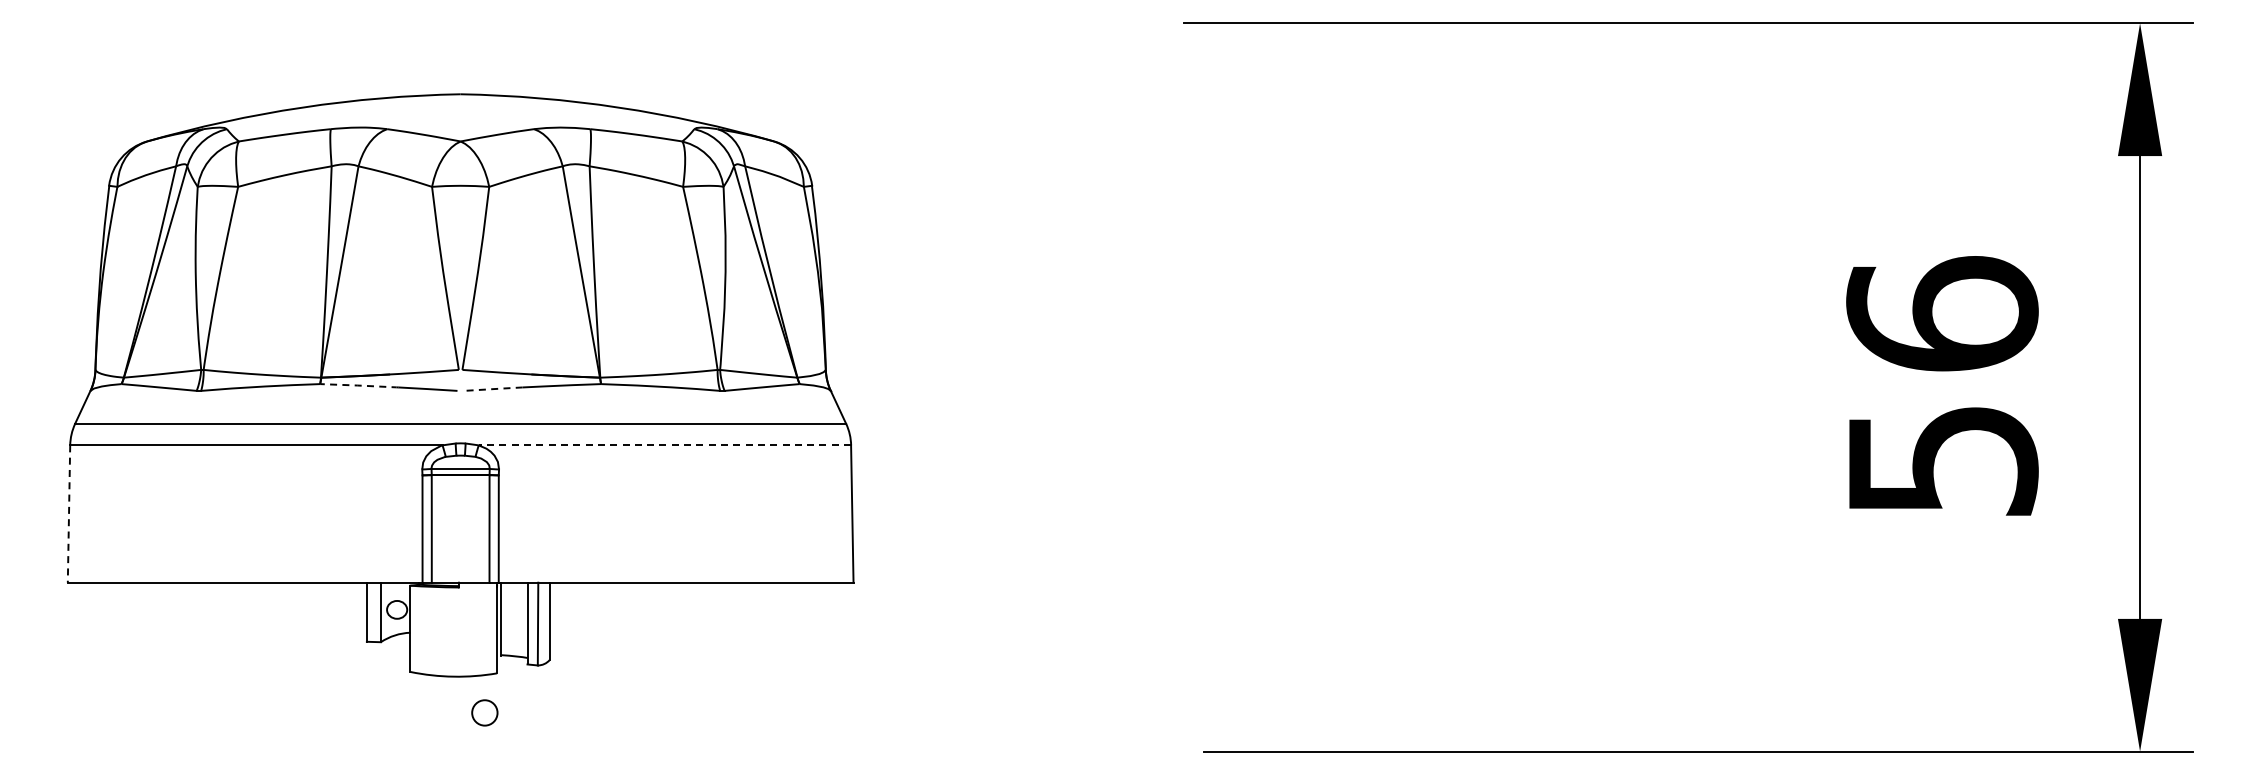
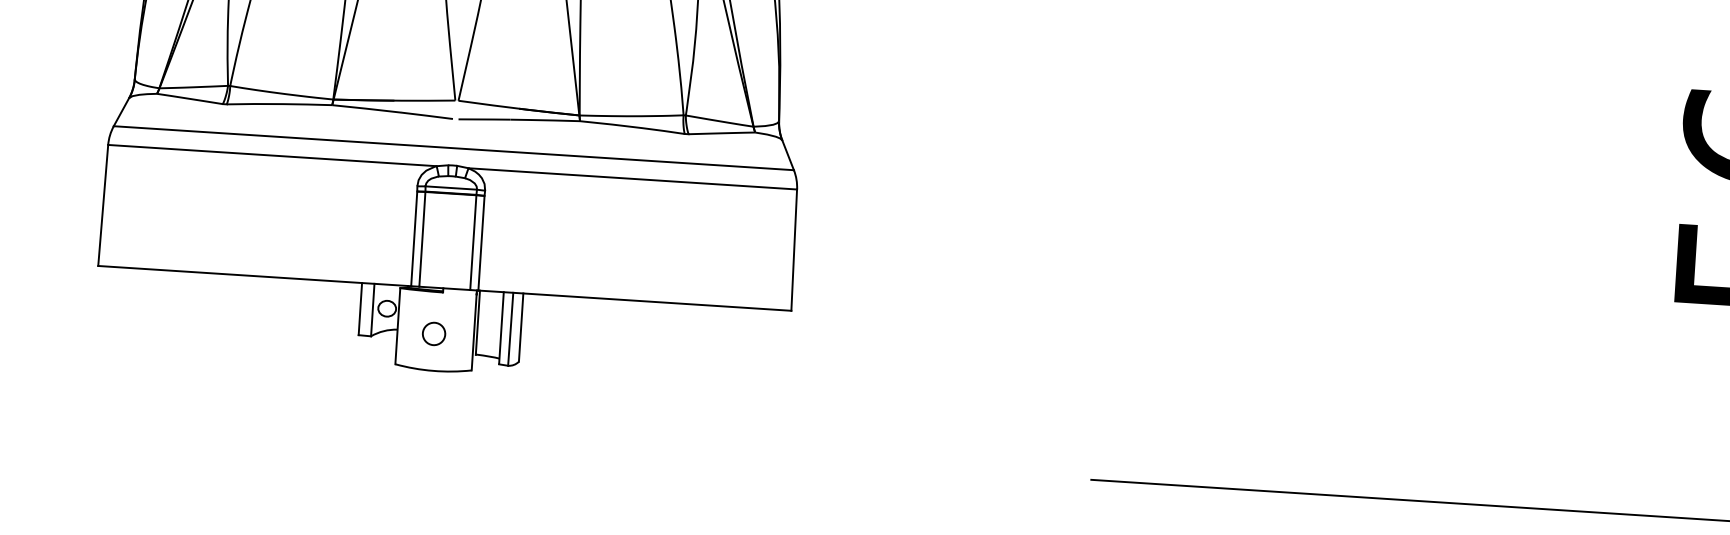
line: (358, 385) -> (365, 108), dashed -> solid
line: (493, 389) -> (484, 119), dashed -> solid
line: (664, 445) -> (632, 178), dashed -> solid
line: (69, 514) -> (103, 205), dashed -> solid
circle: (484, 712) -> (433, 333), moved

